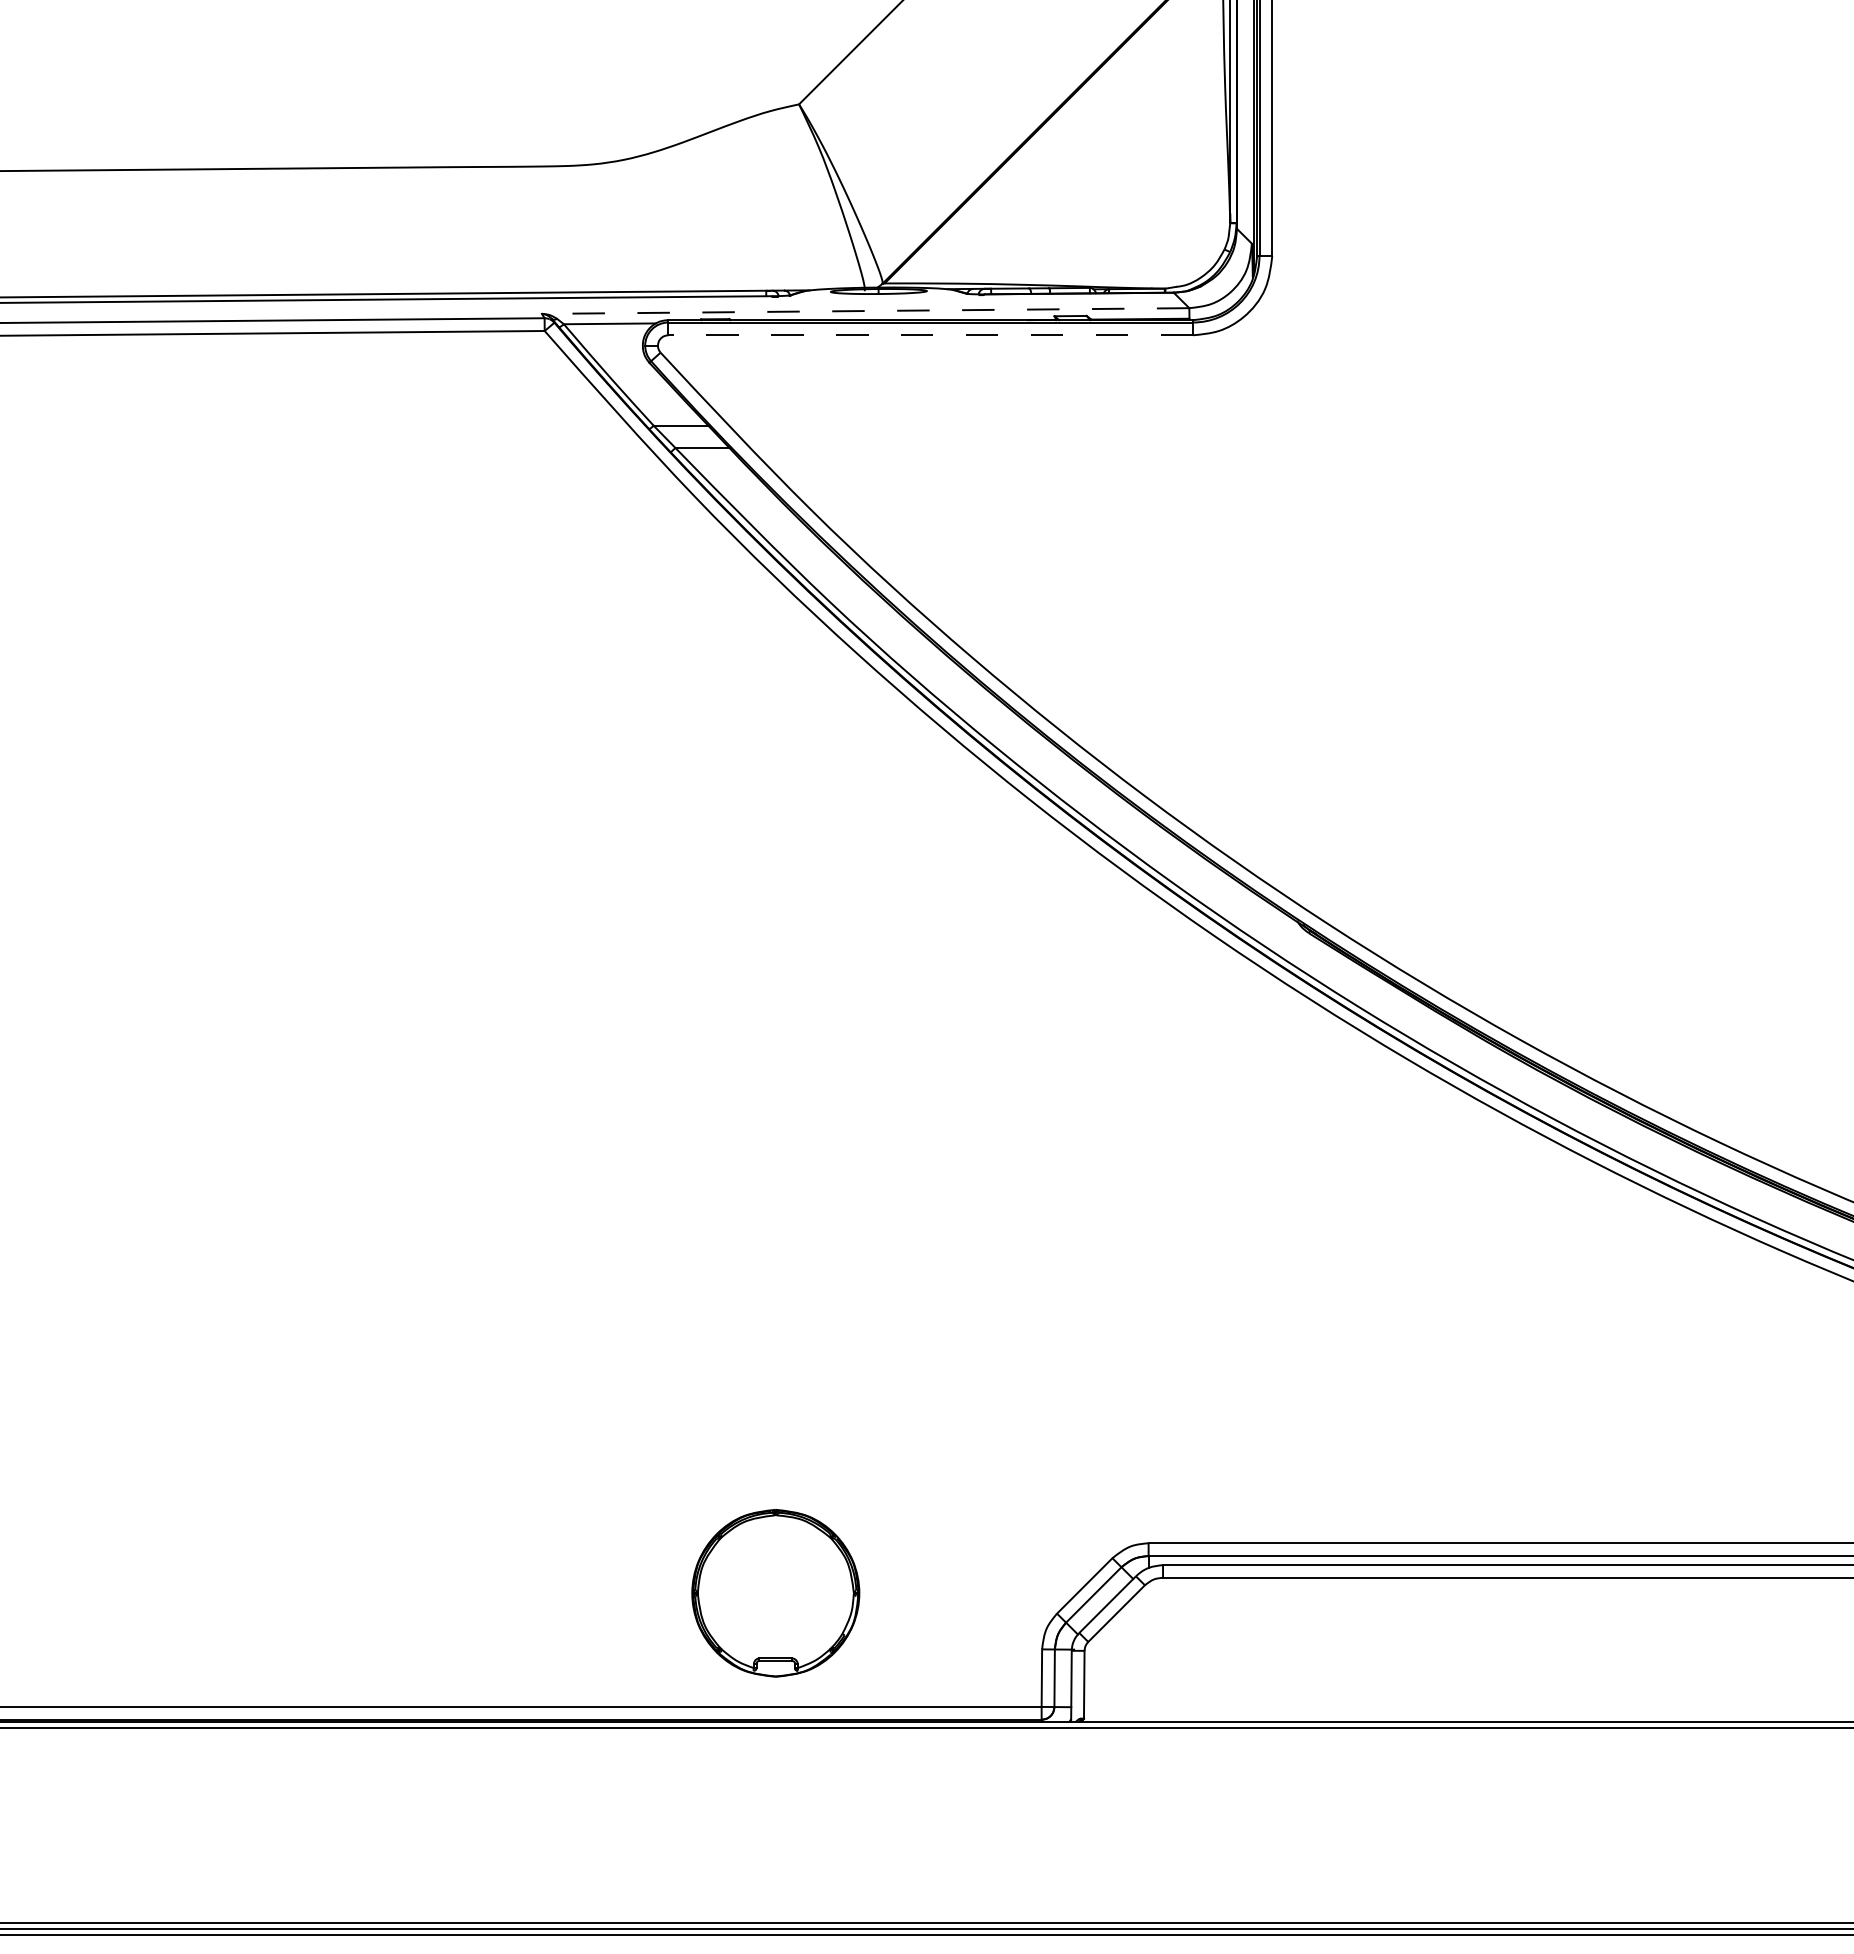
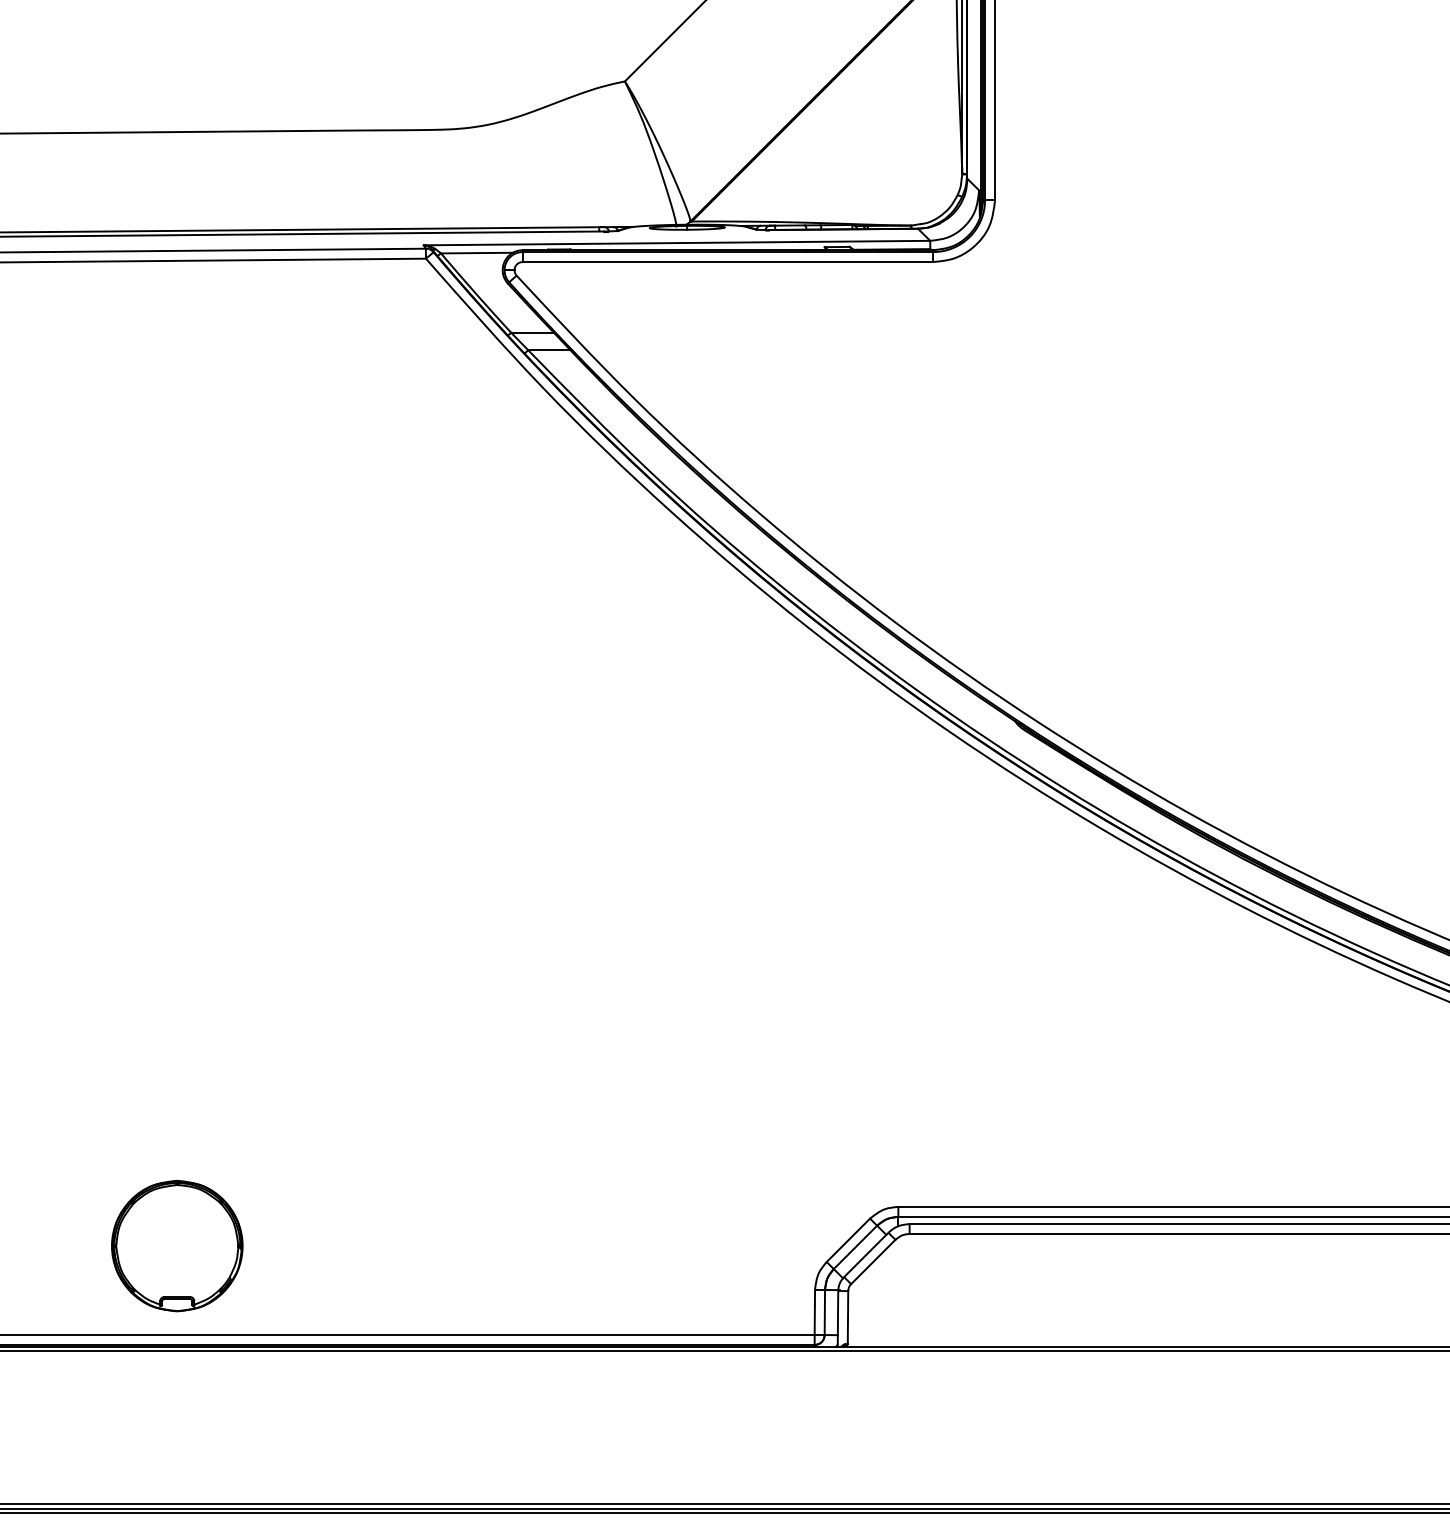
line: (865, 311) -> (676, 243), dashed -> solid
line: (930, 335) -> (727, 262), dashed -> solid
part: (775, 1593) -> (177, 1246), moved

